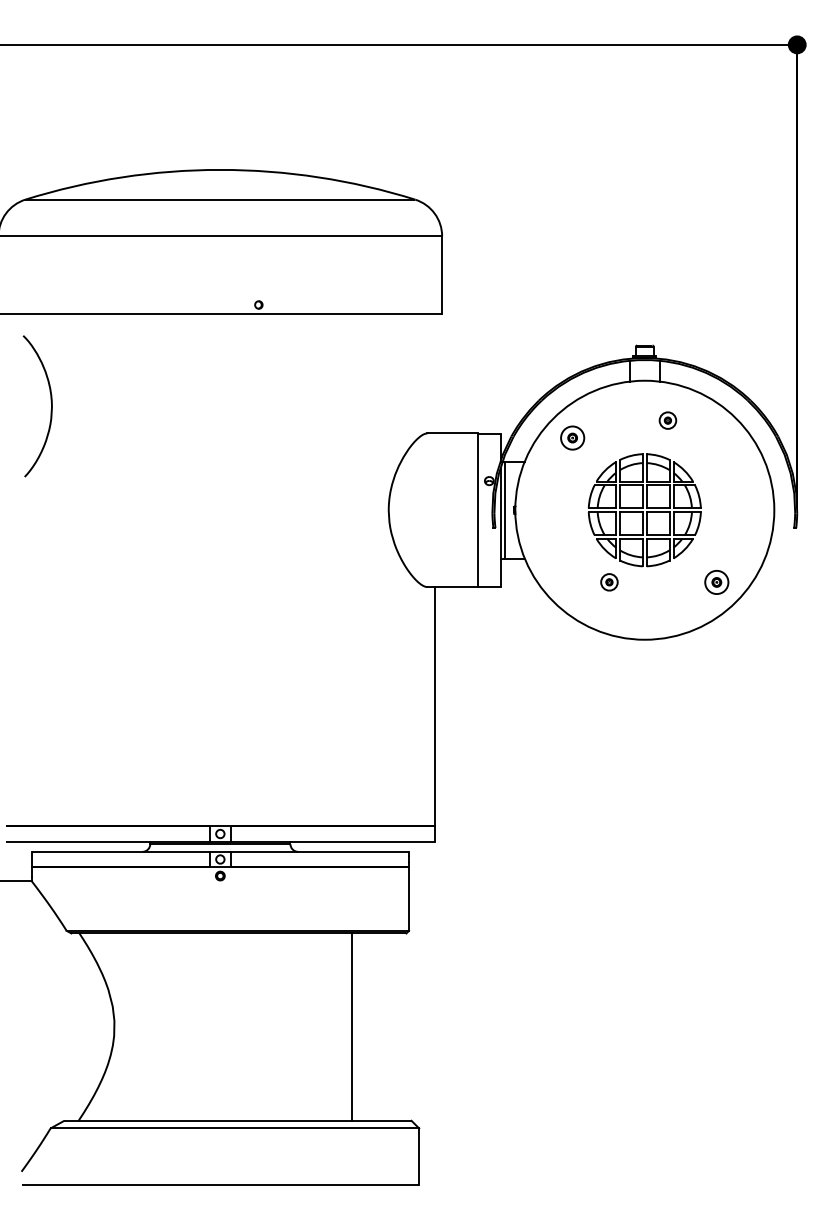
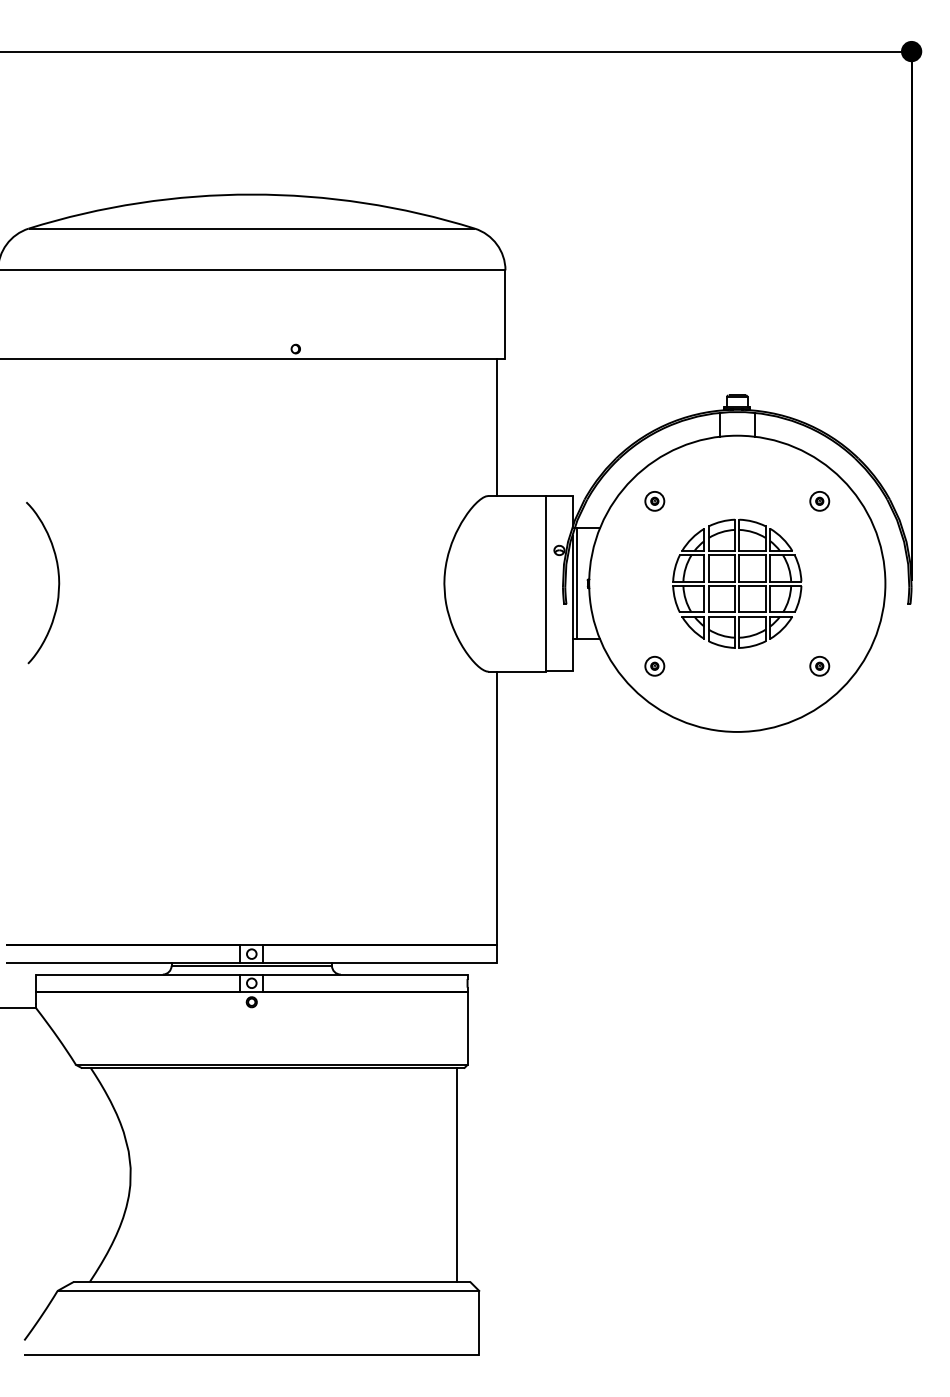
line: (435, 373) -> (497, 427), added
curve: (51, 406) -> (58, 583), moved
part: (667, 420) -> (819, 501), moved
part: (572, 438) -> (654, 501), size x0.71
part: (609, 581) -> (654, 665), moved
part: (716, 581) -> (819, 665), size x0.71
line: (352, 1026) -> (457, 1174), moved

